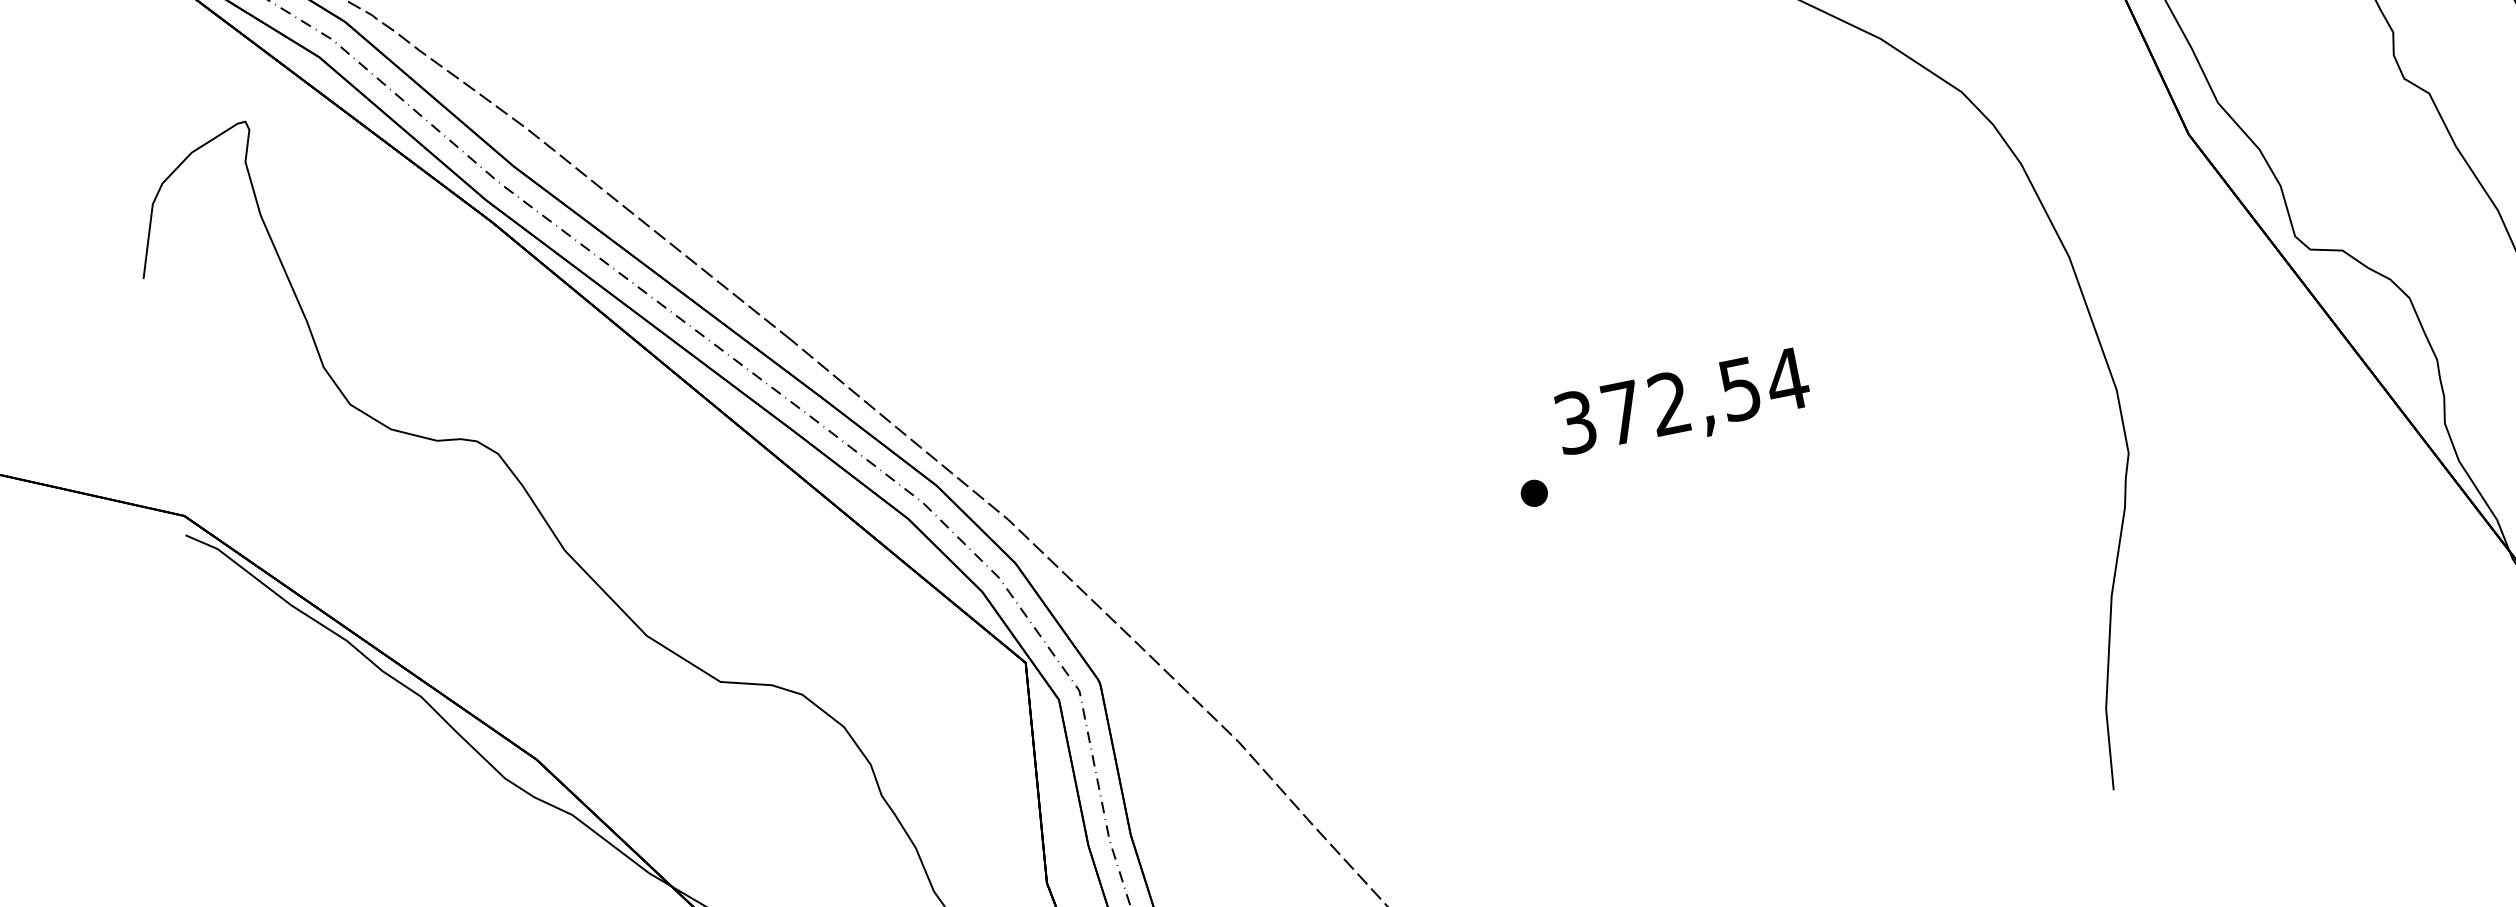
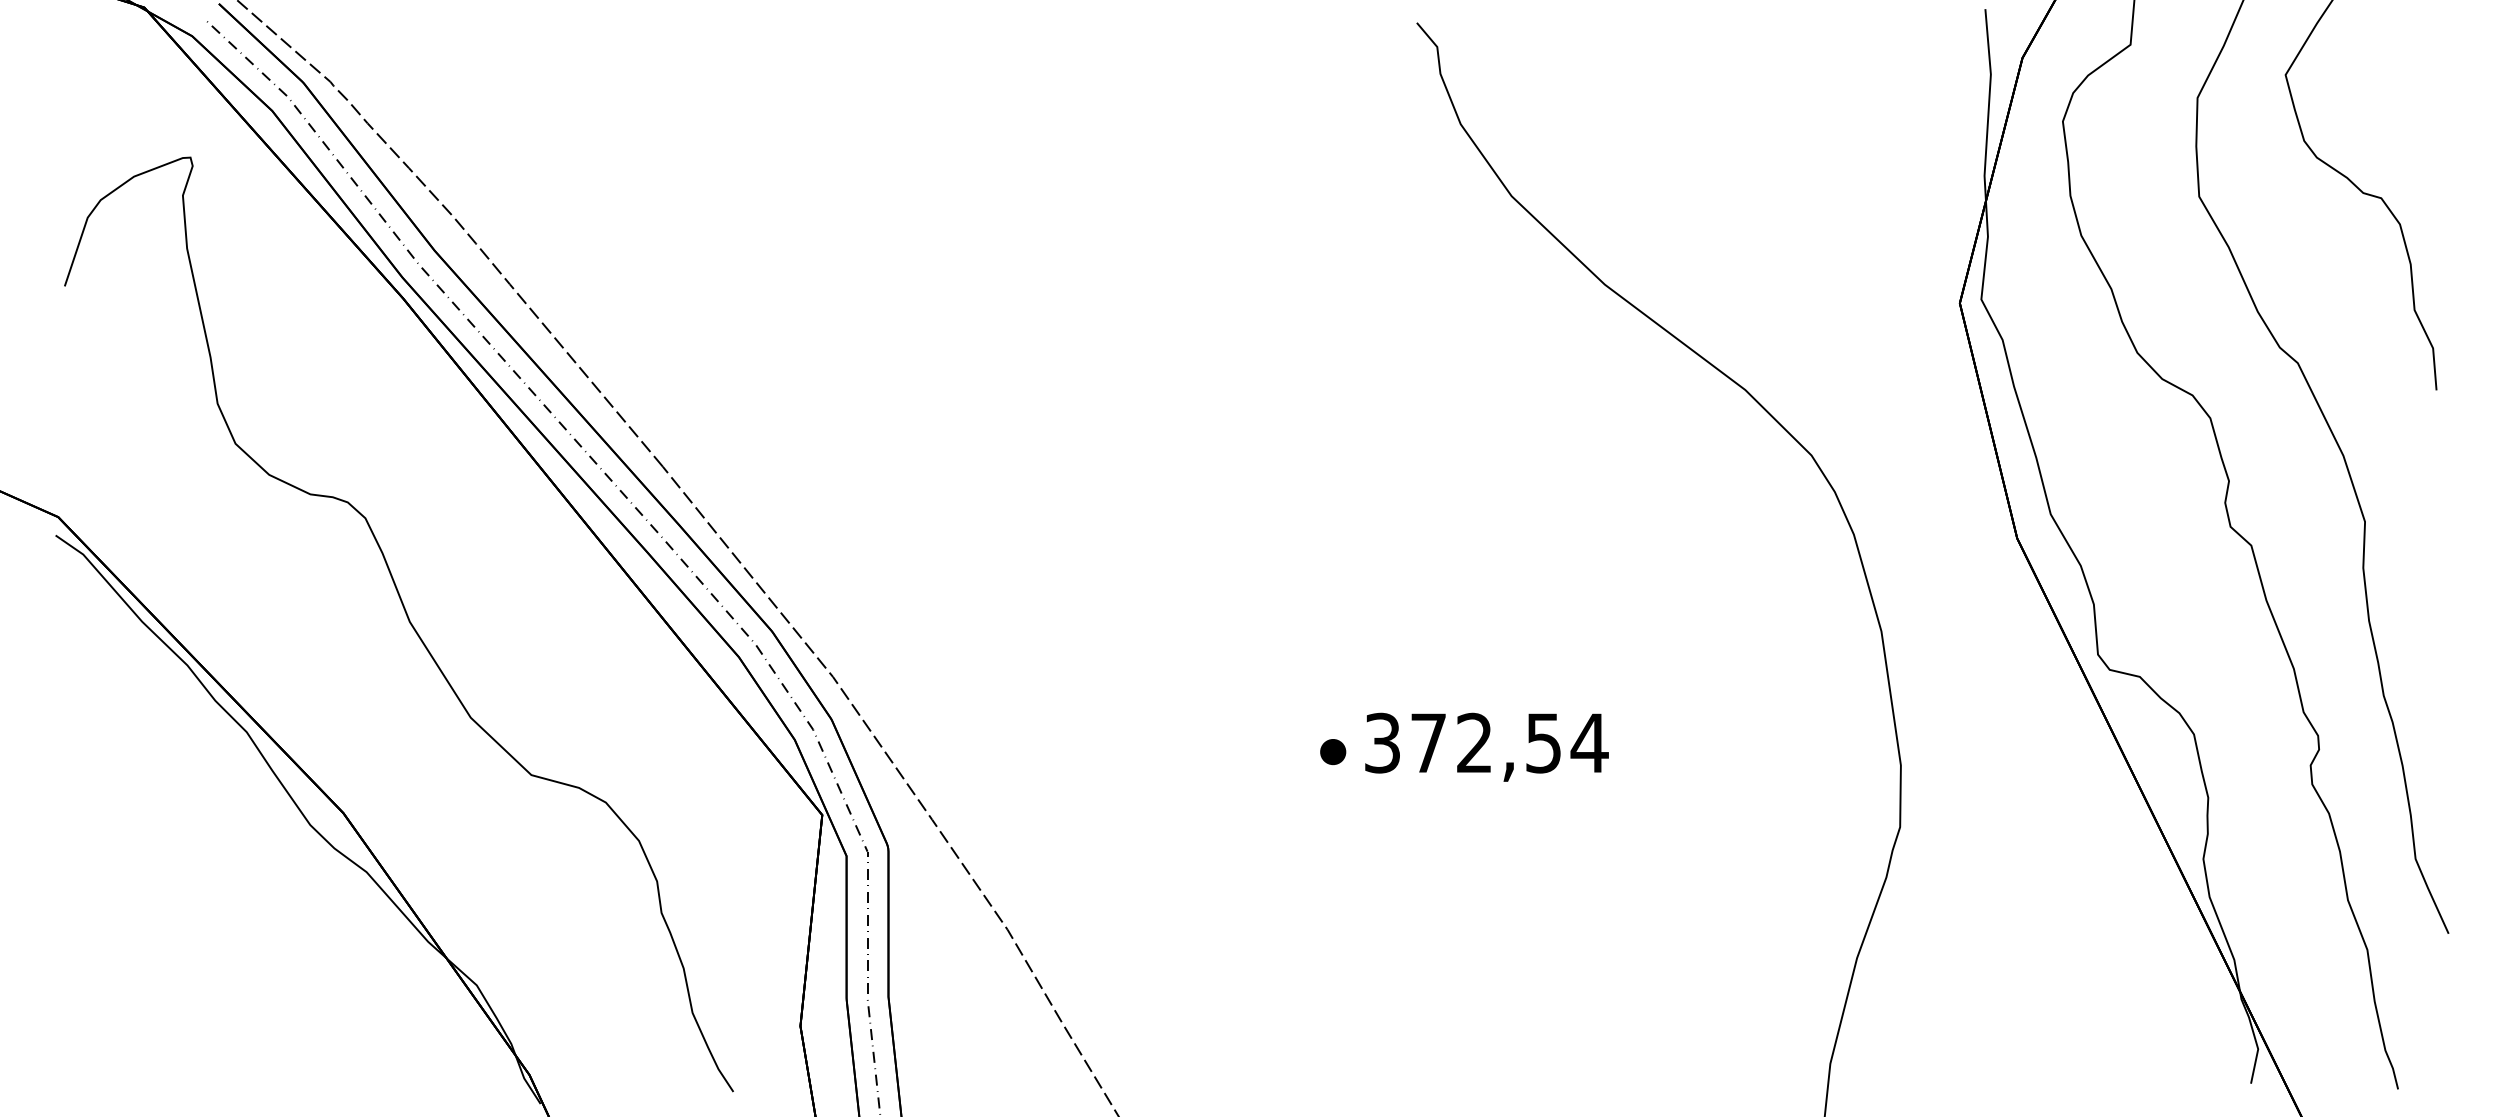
text: (1682, 404) -> (1486, 746), moved

